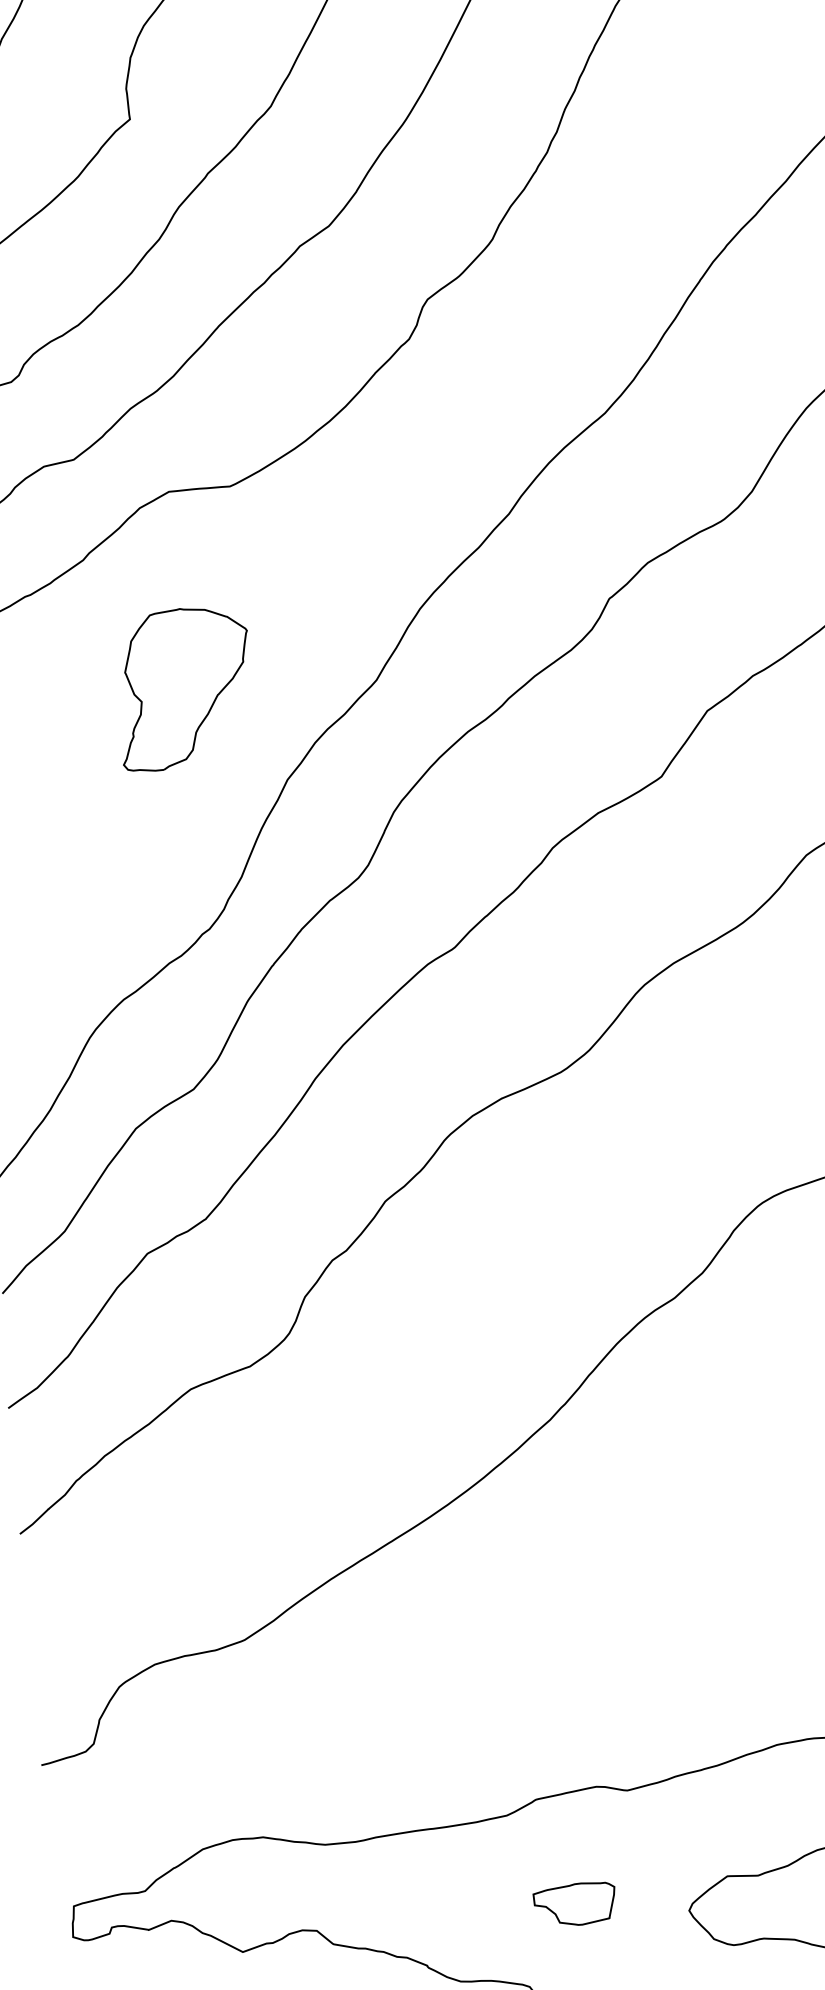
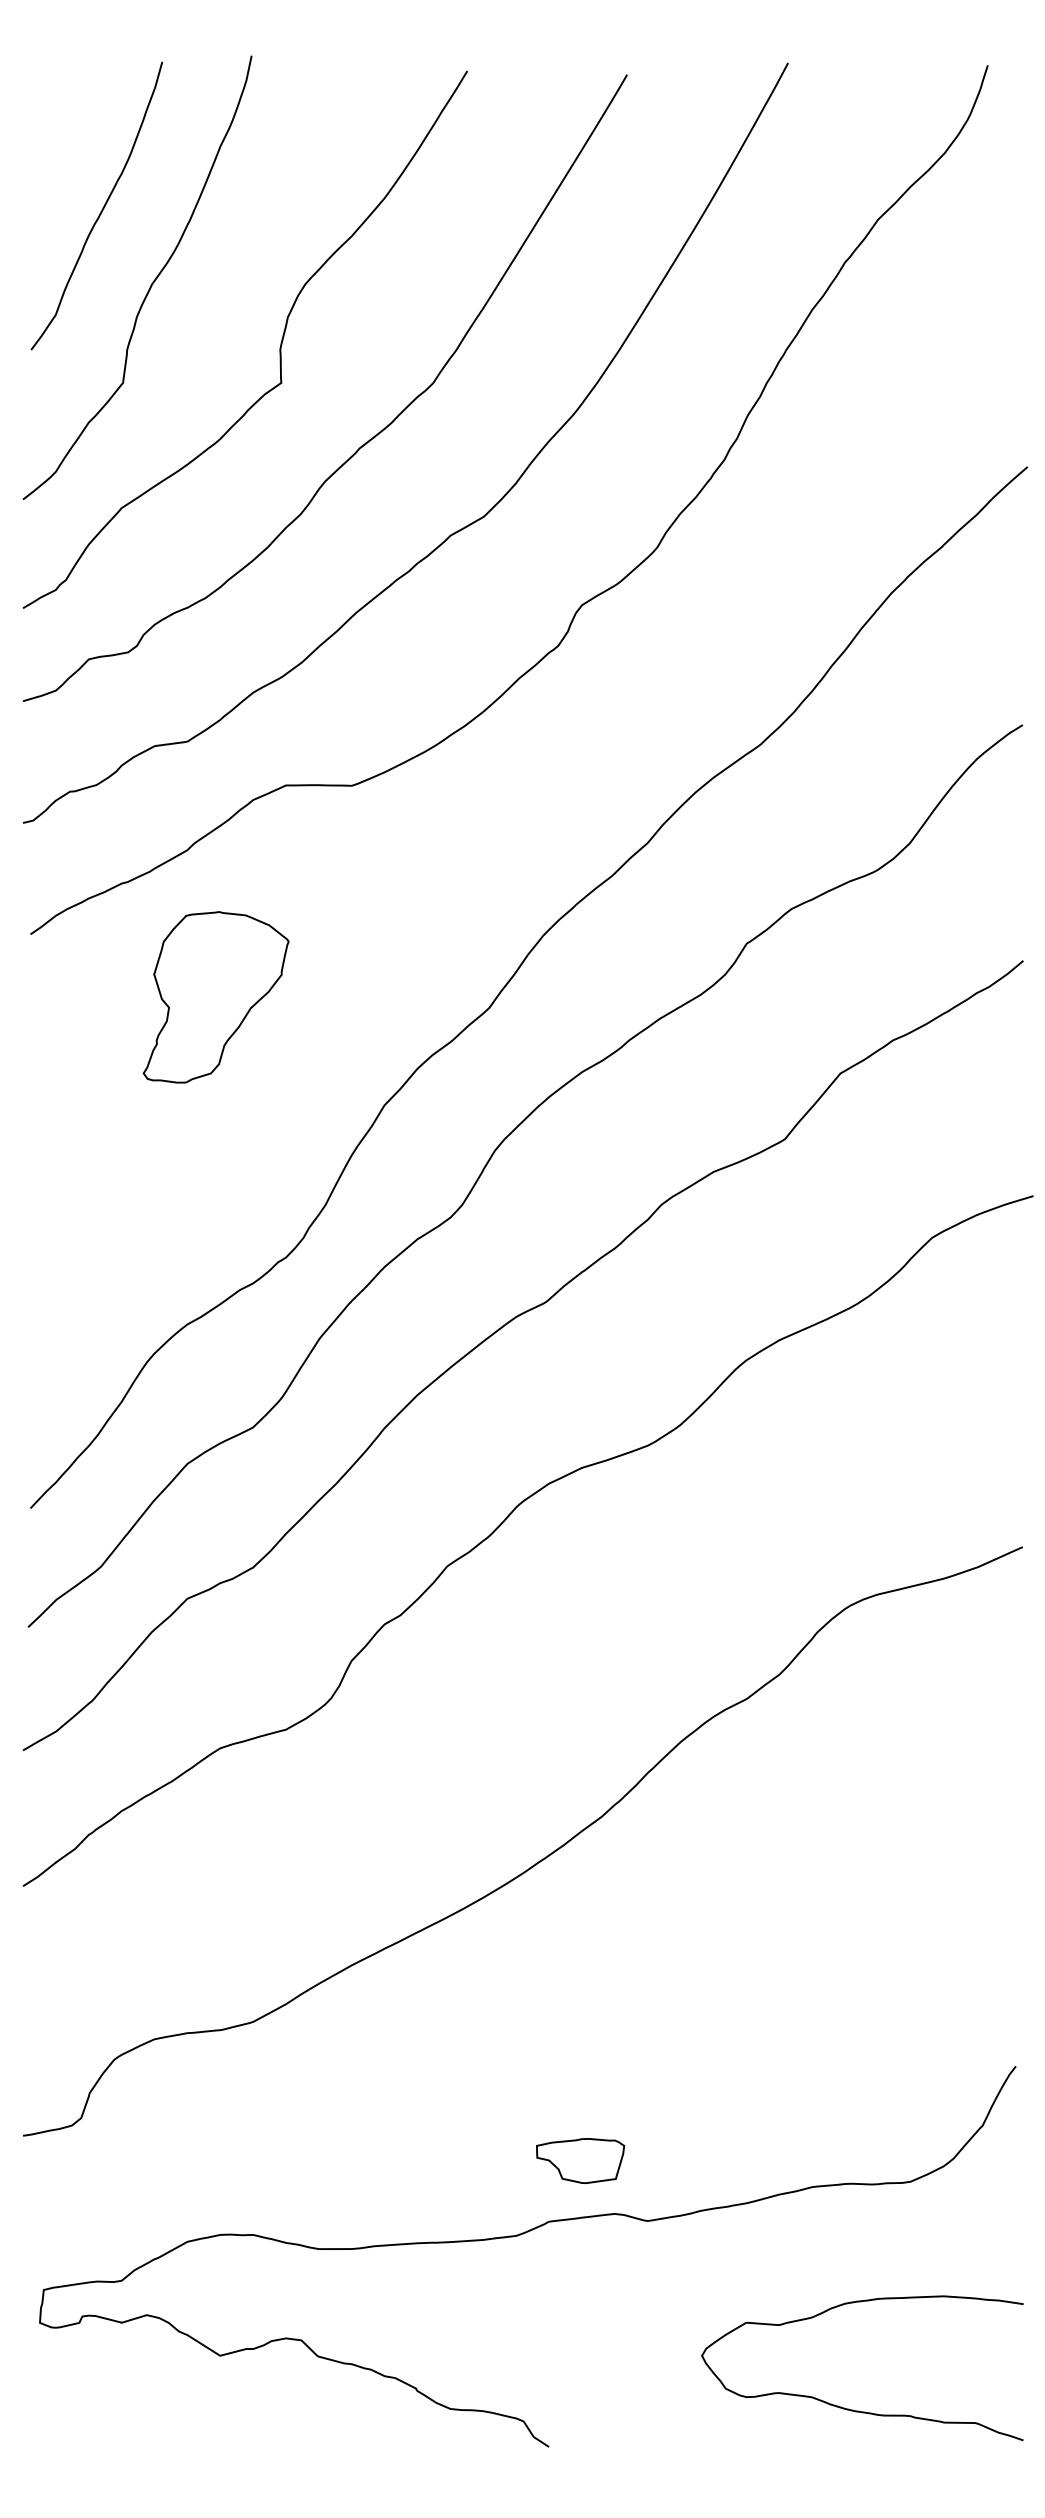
part: (183, 688) -> (215, 997), moved
part: (575, 1904) -> (580, 2160), moved

